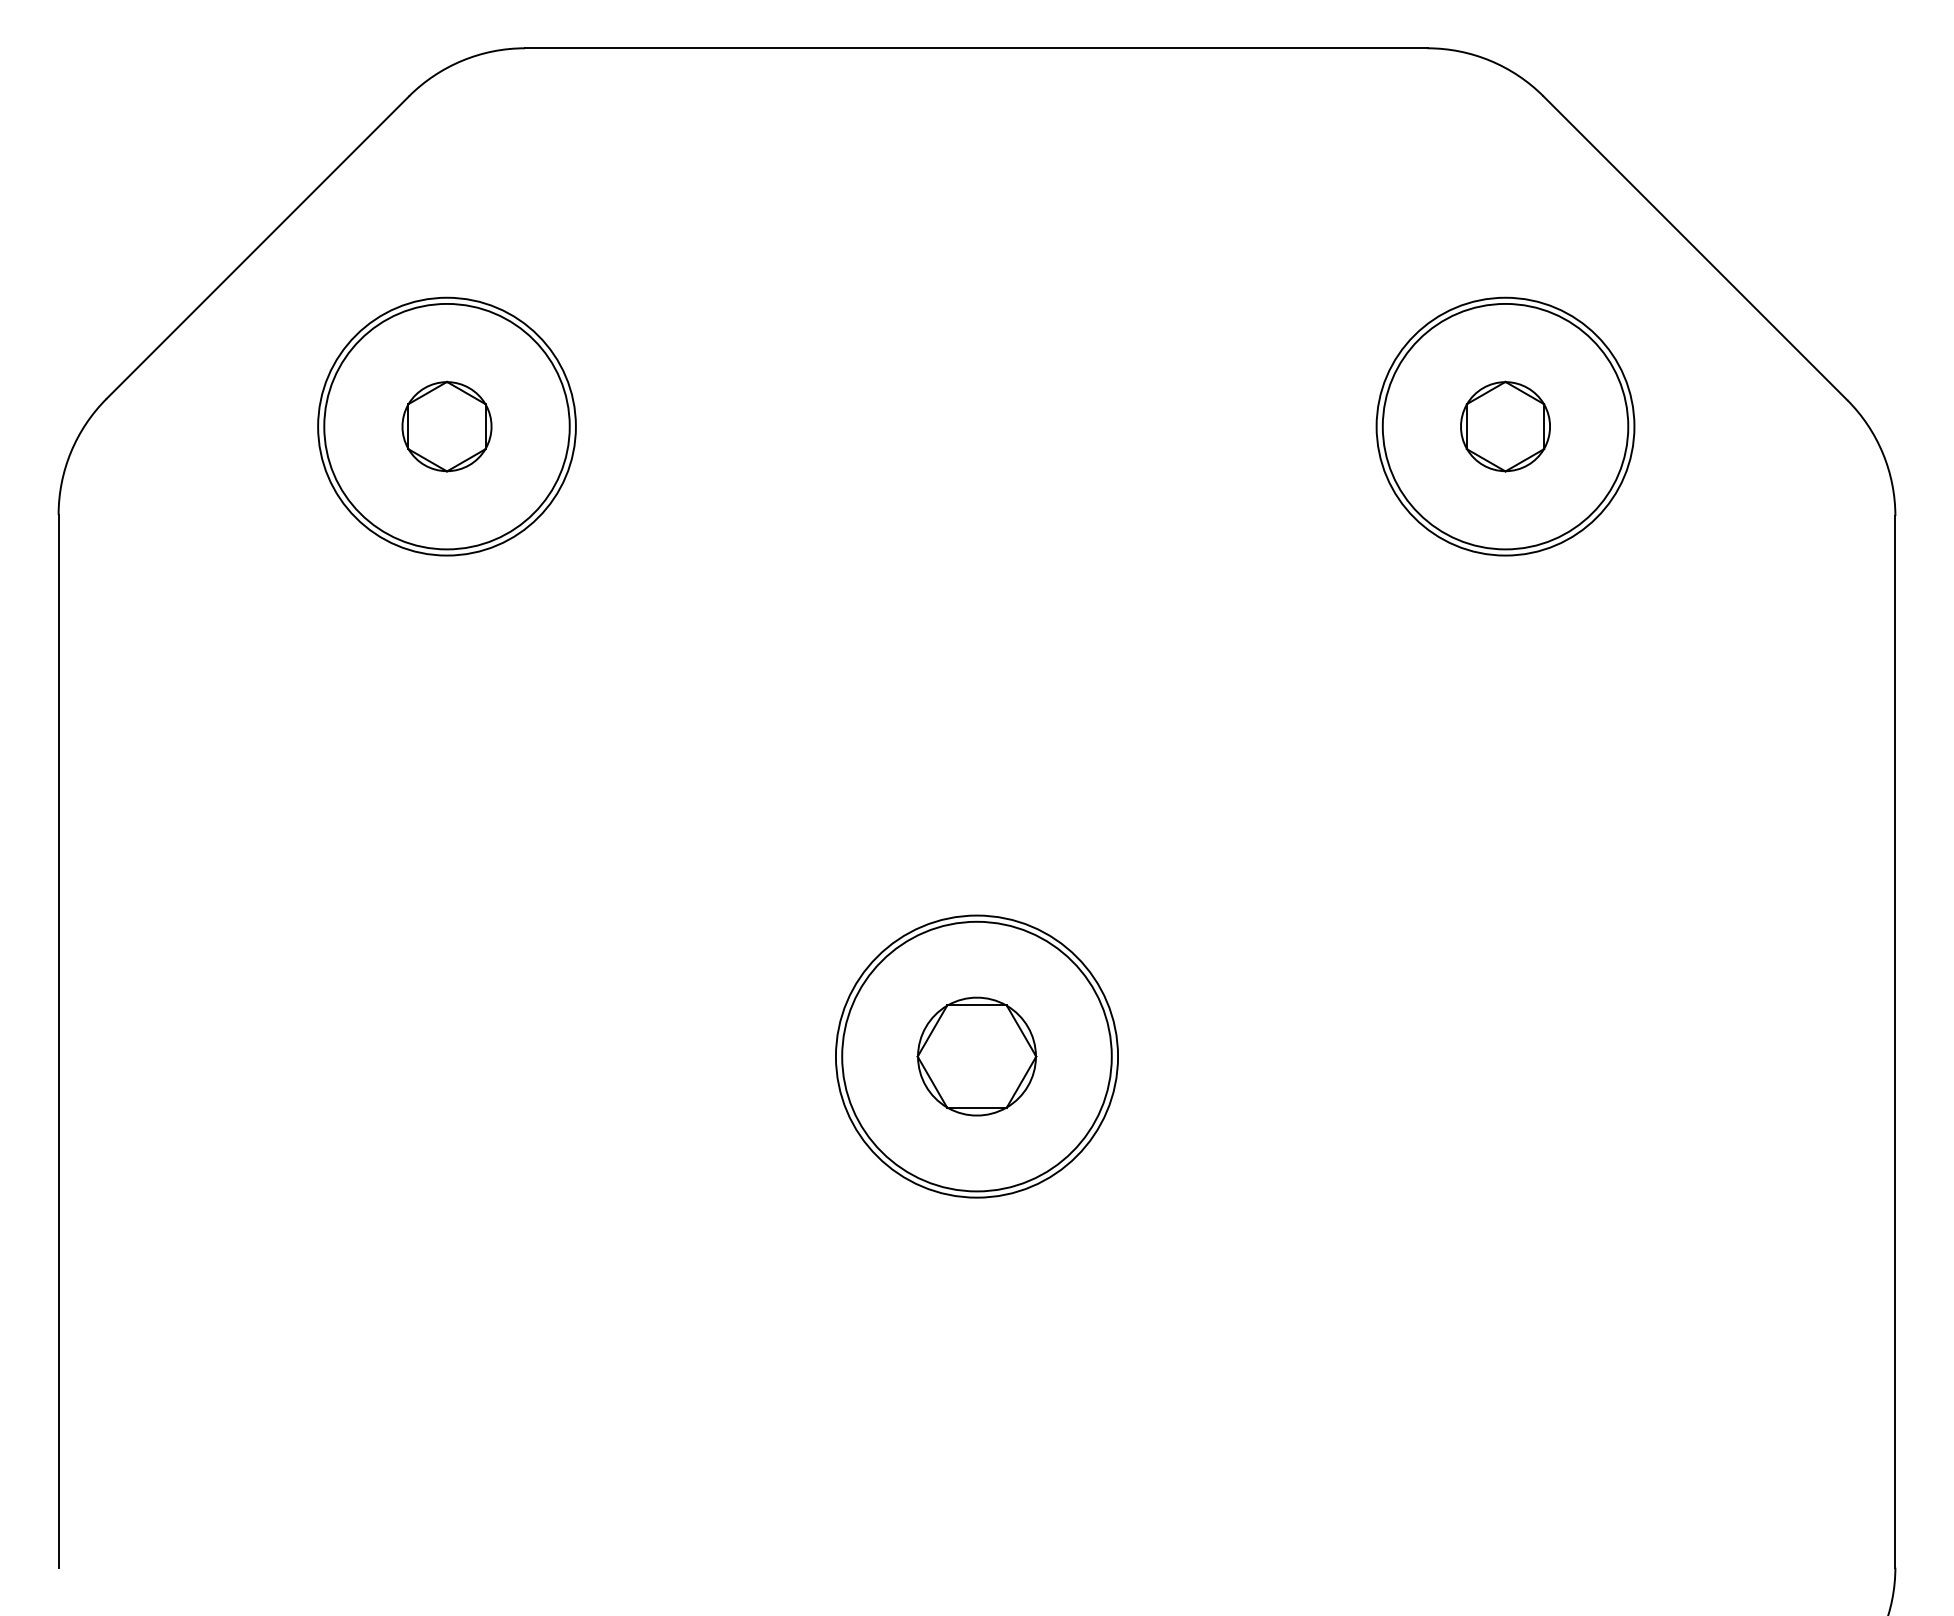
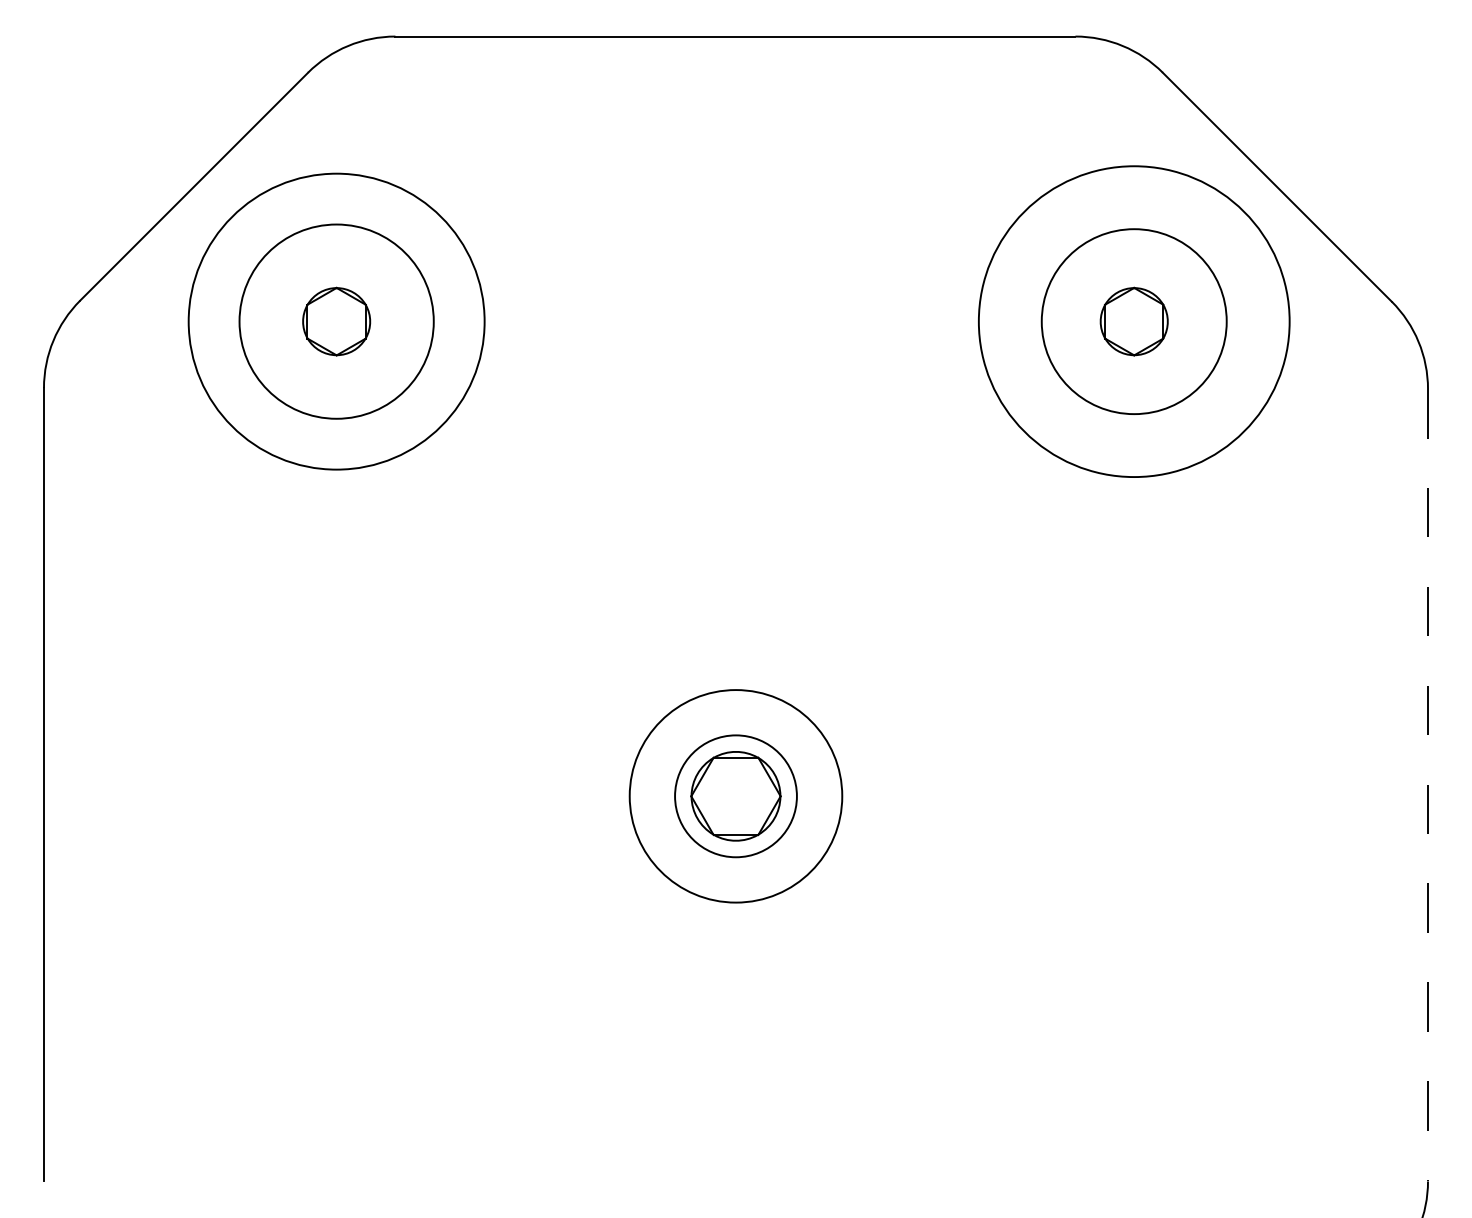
circle: (446, 426) -> (336, 321), size x1.6
circle: (1505, 426) -> (1134, 321), size x1.6
line: (1895, 1041) -> (1428, 784), solid -> dashed
circle: (976, 1056) -> (735, 796), size x0.6

